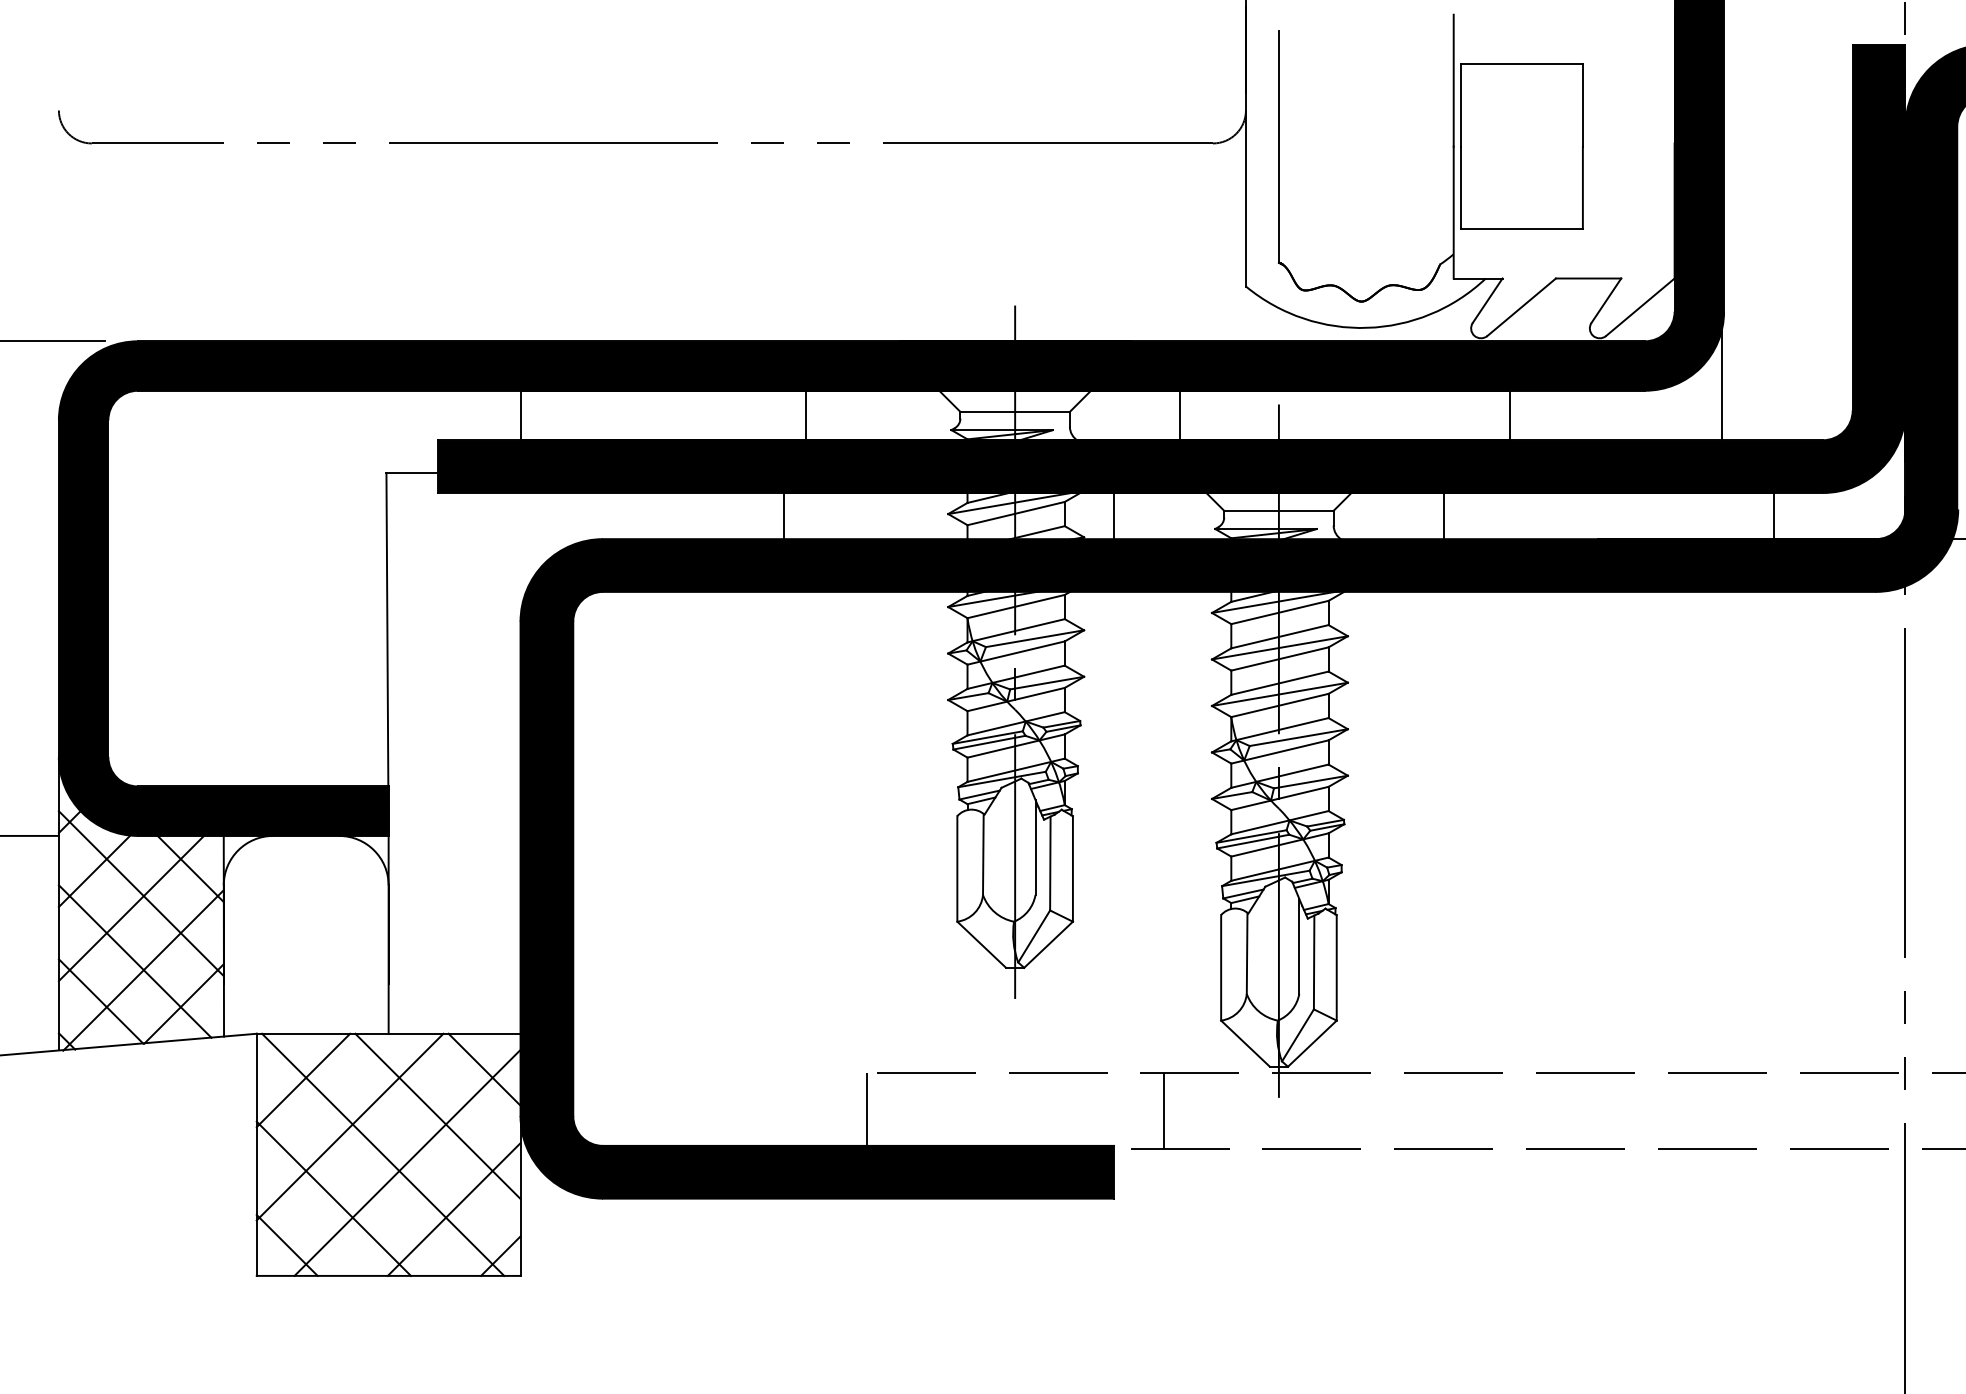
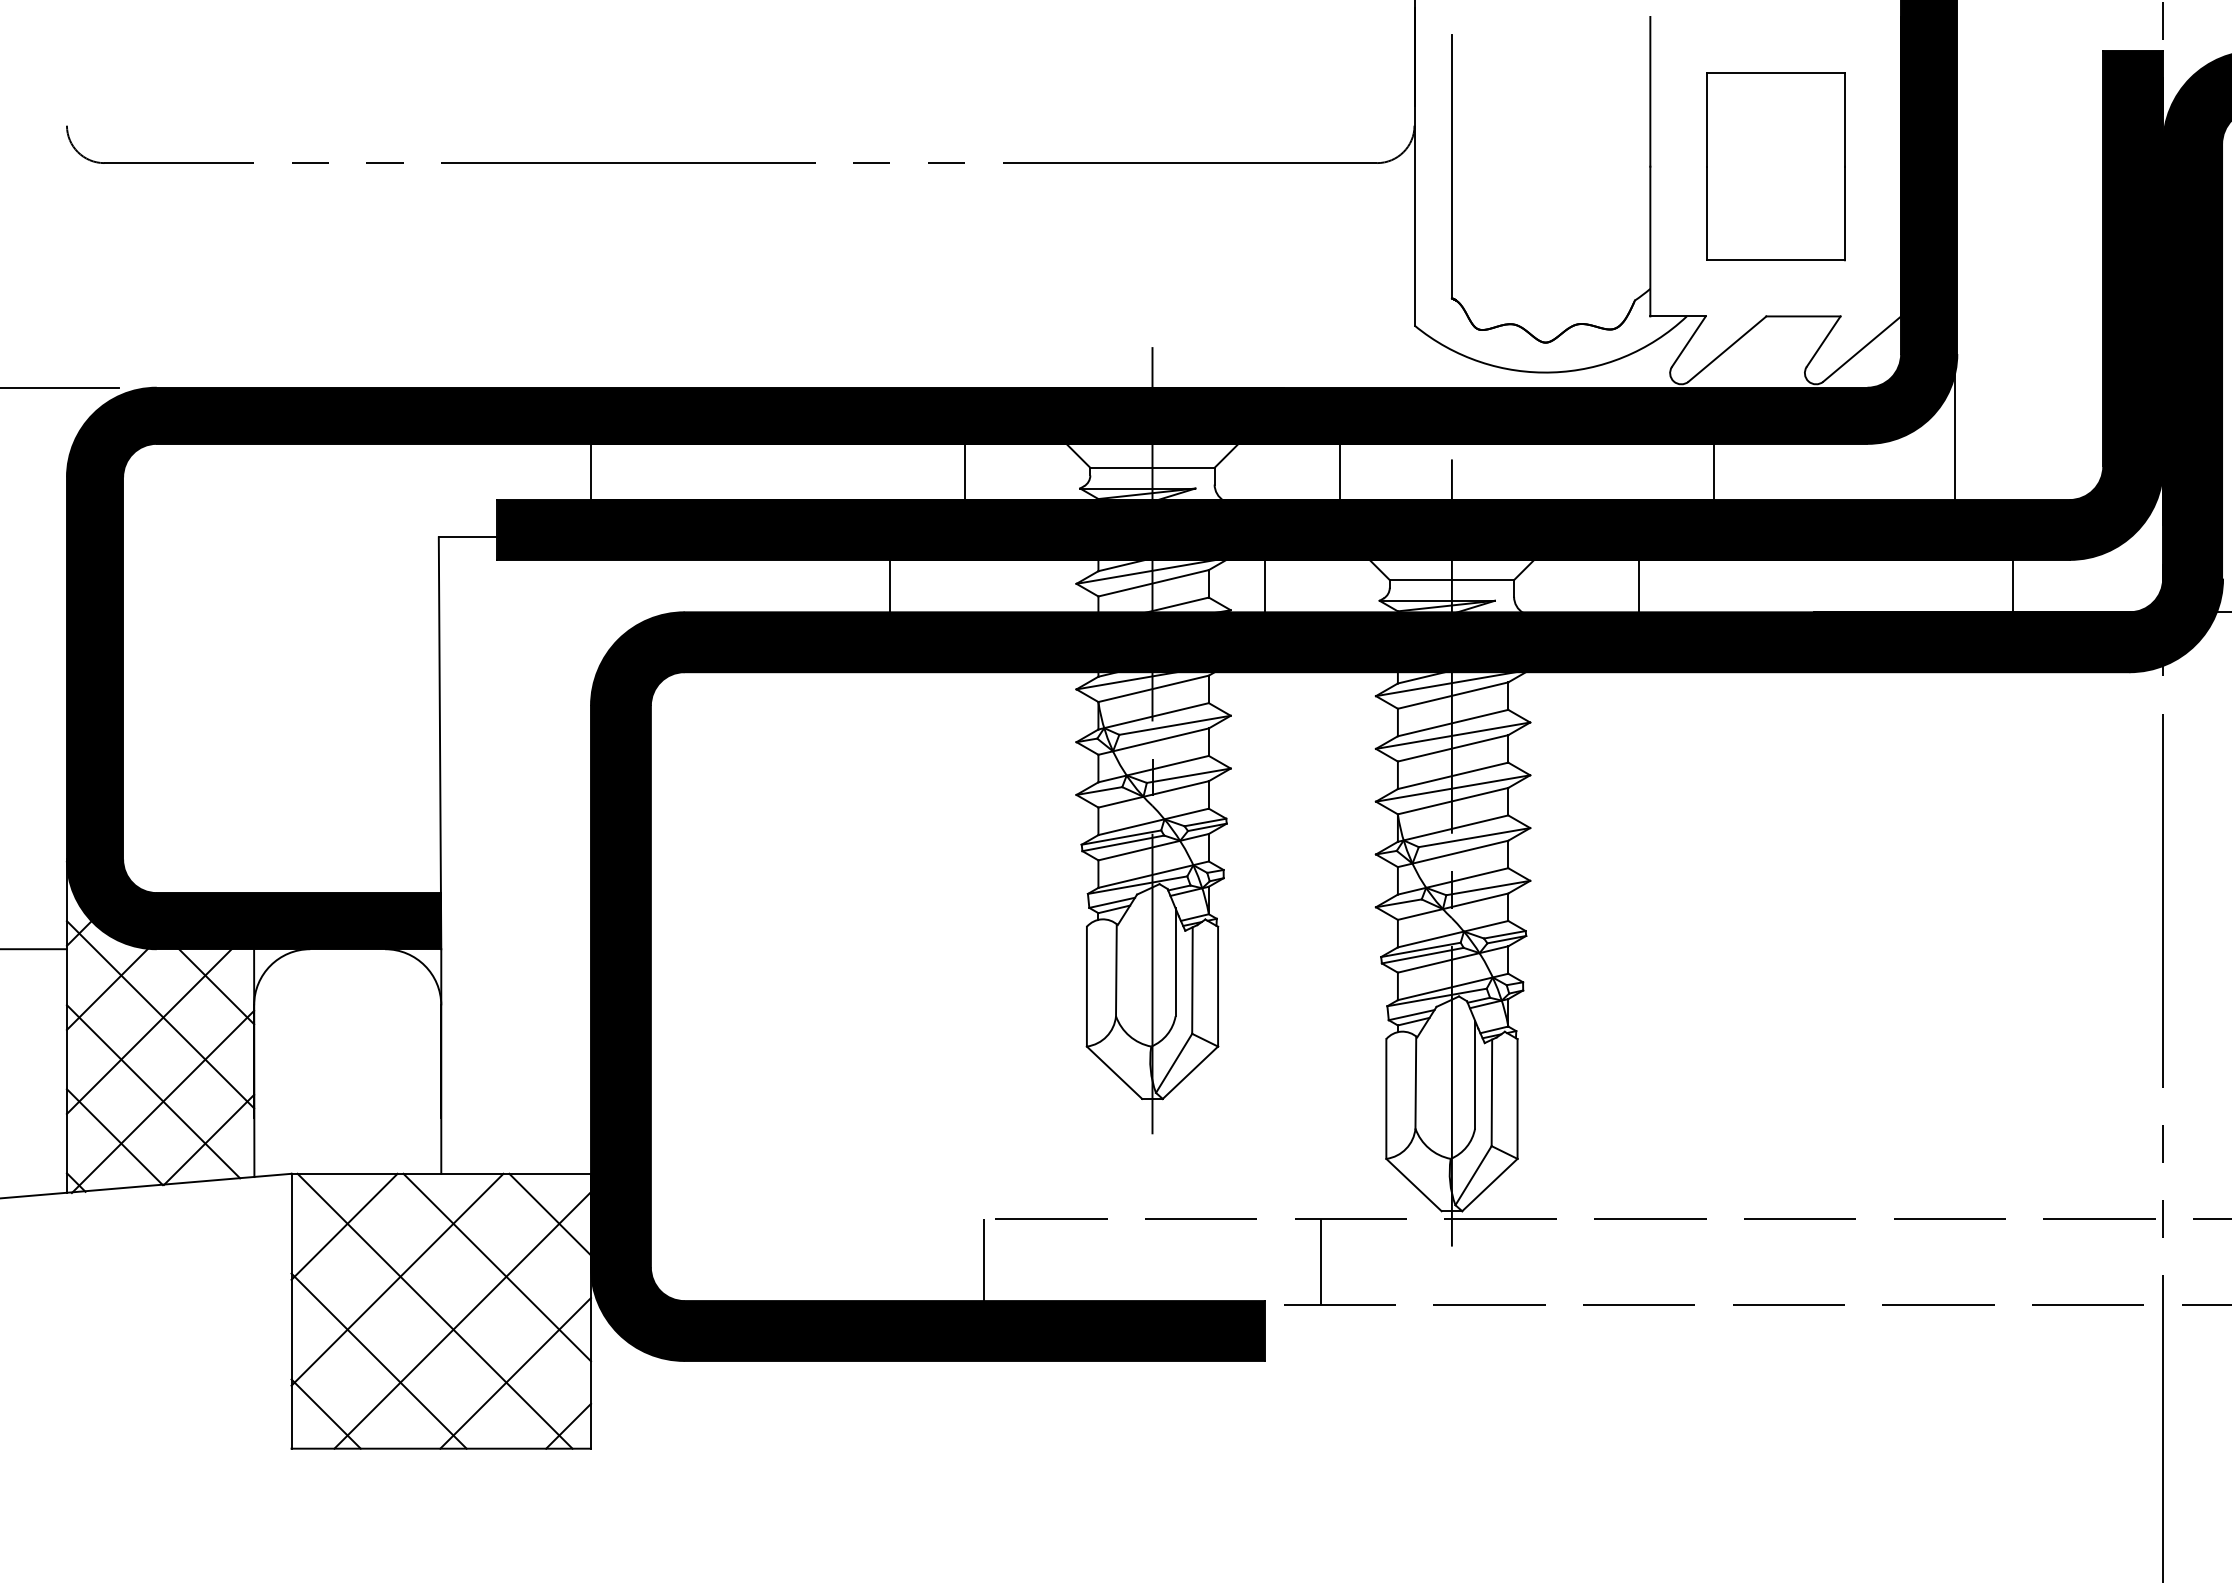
part: (1521, 146) -> (1775, 166), moved
line: (806, 415) -> (965, 471), moved

